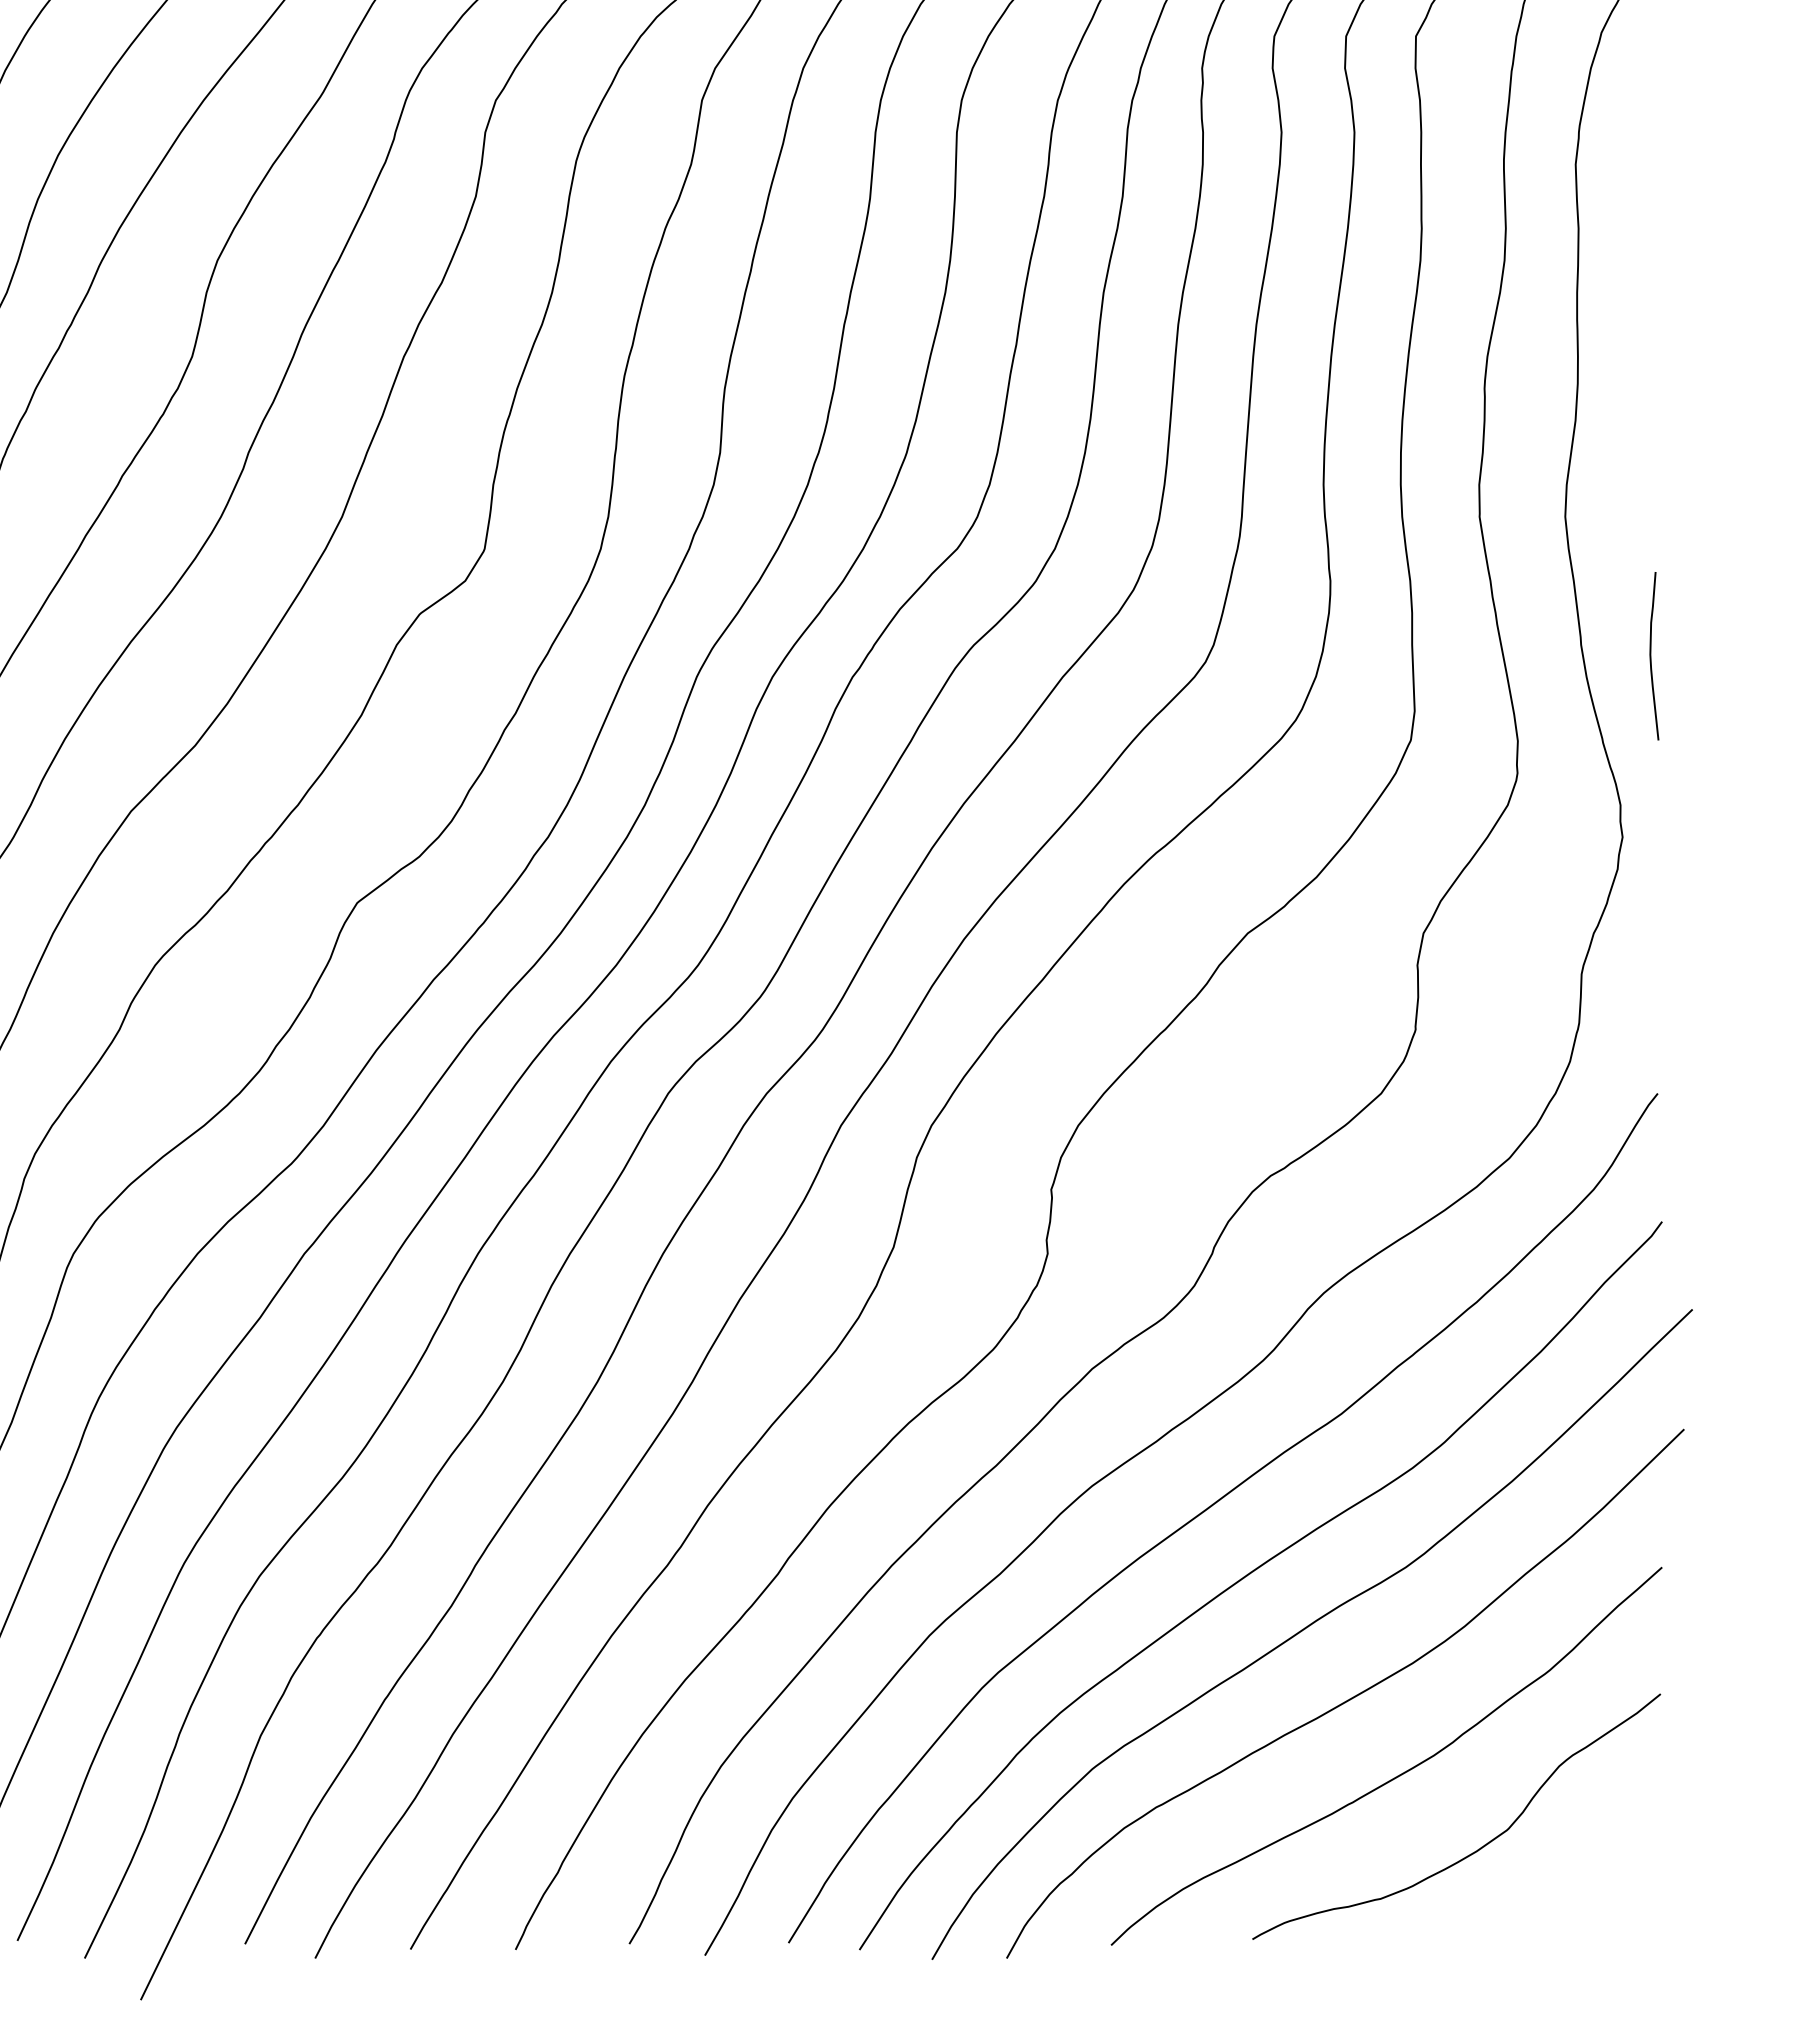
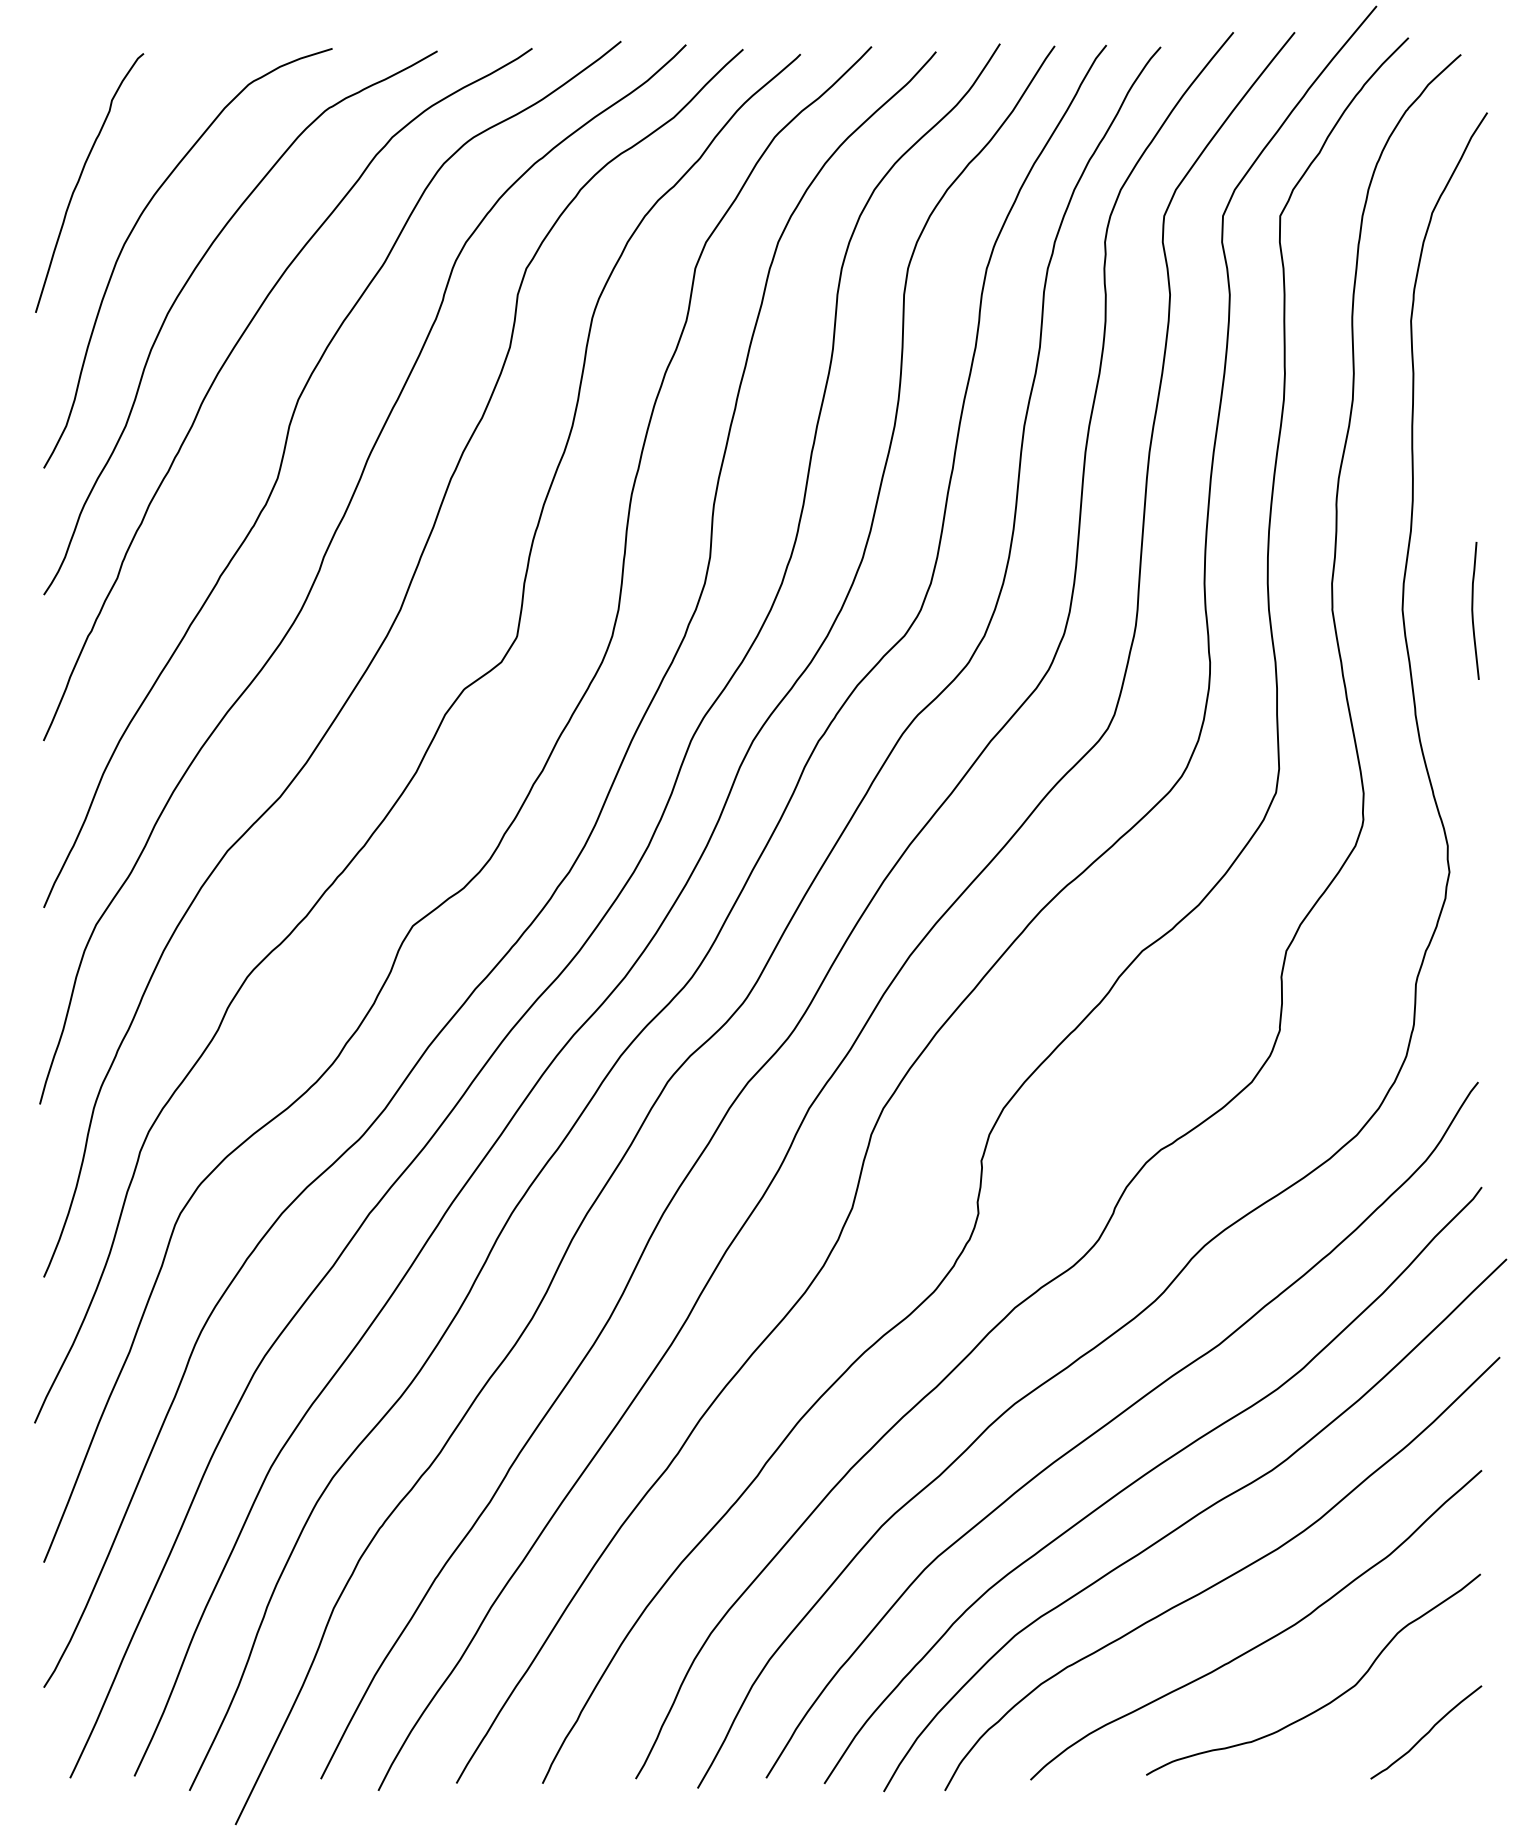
curve: (1651, 655) -> (1473, 610), moved
curve: (1594, 1887) -> (1426, 1732), added

